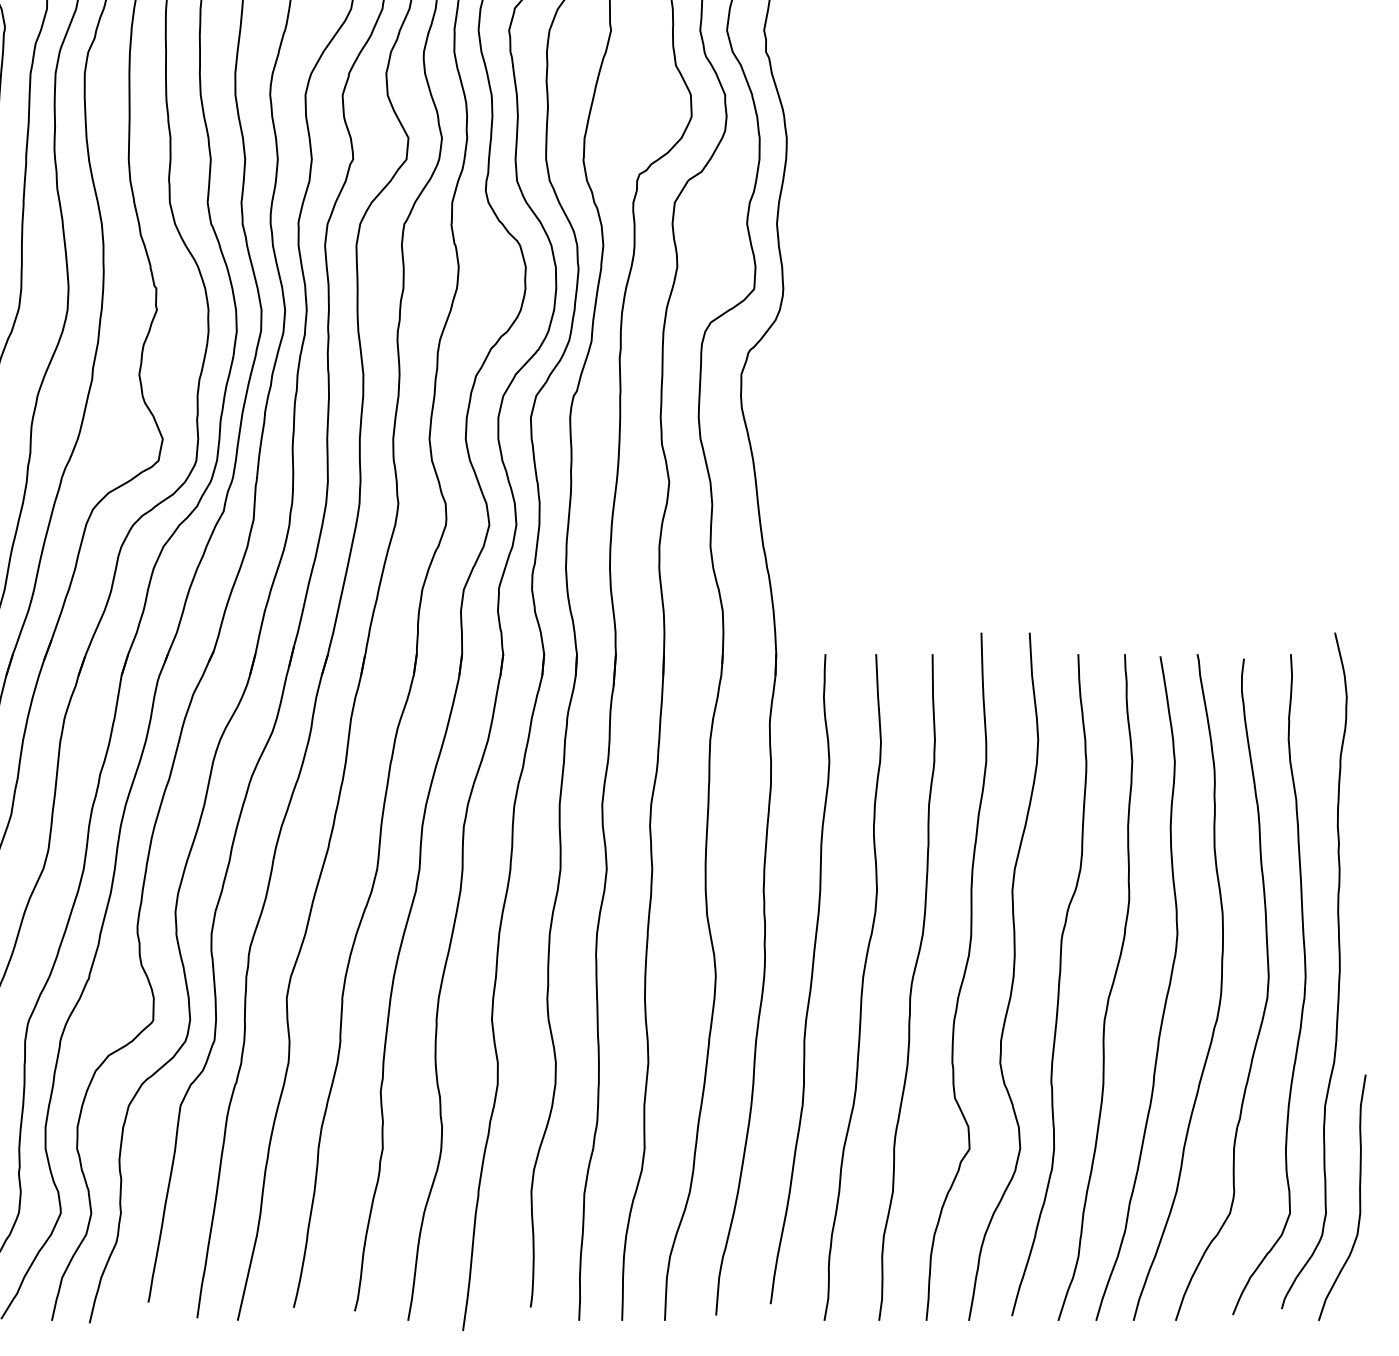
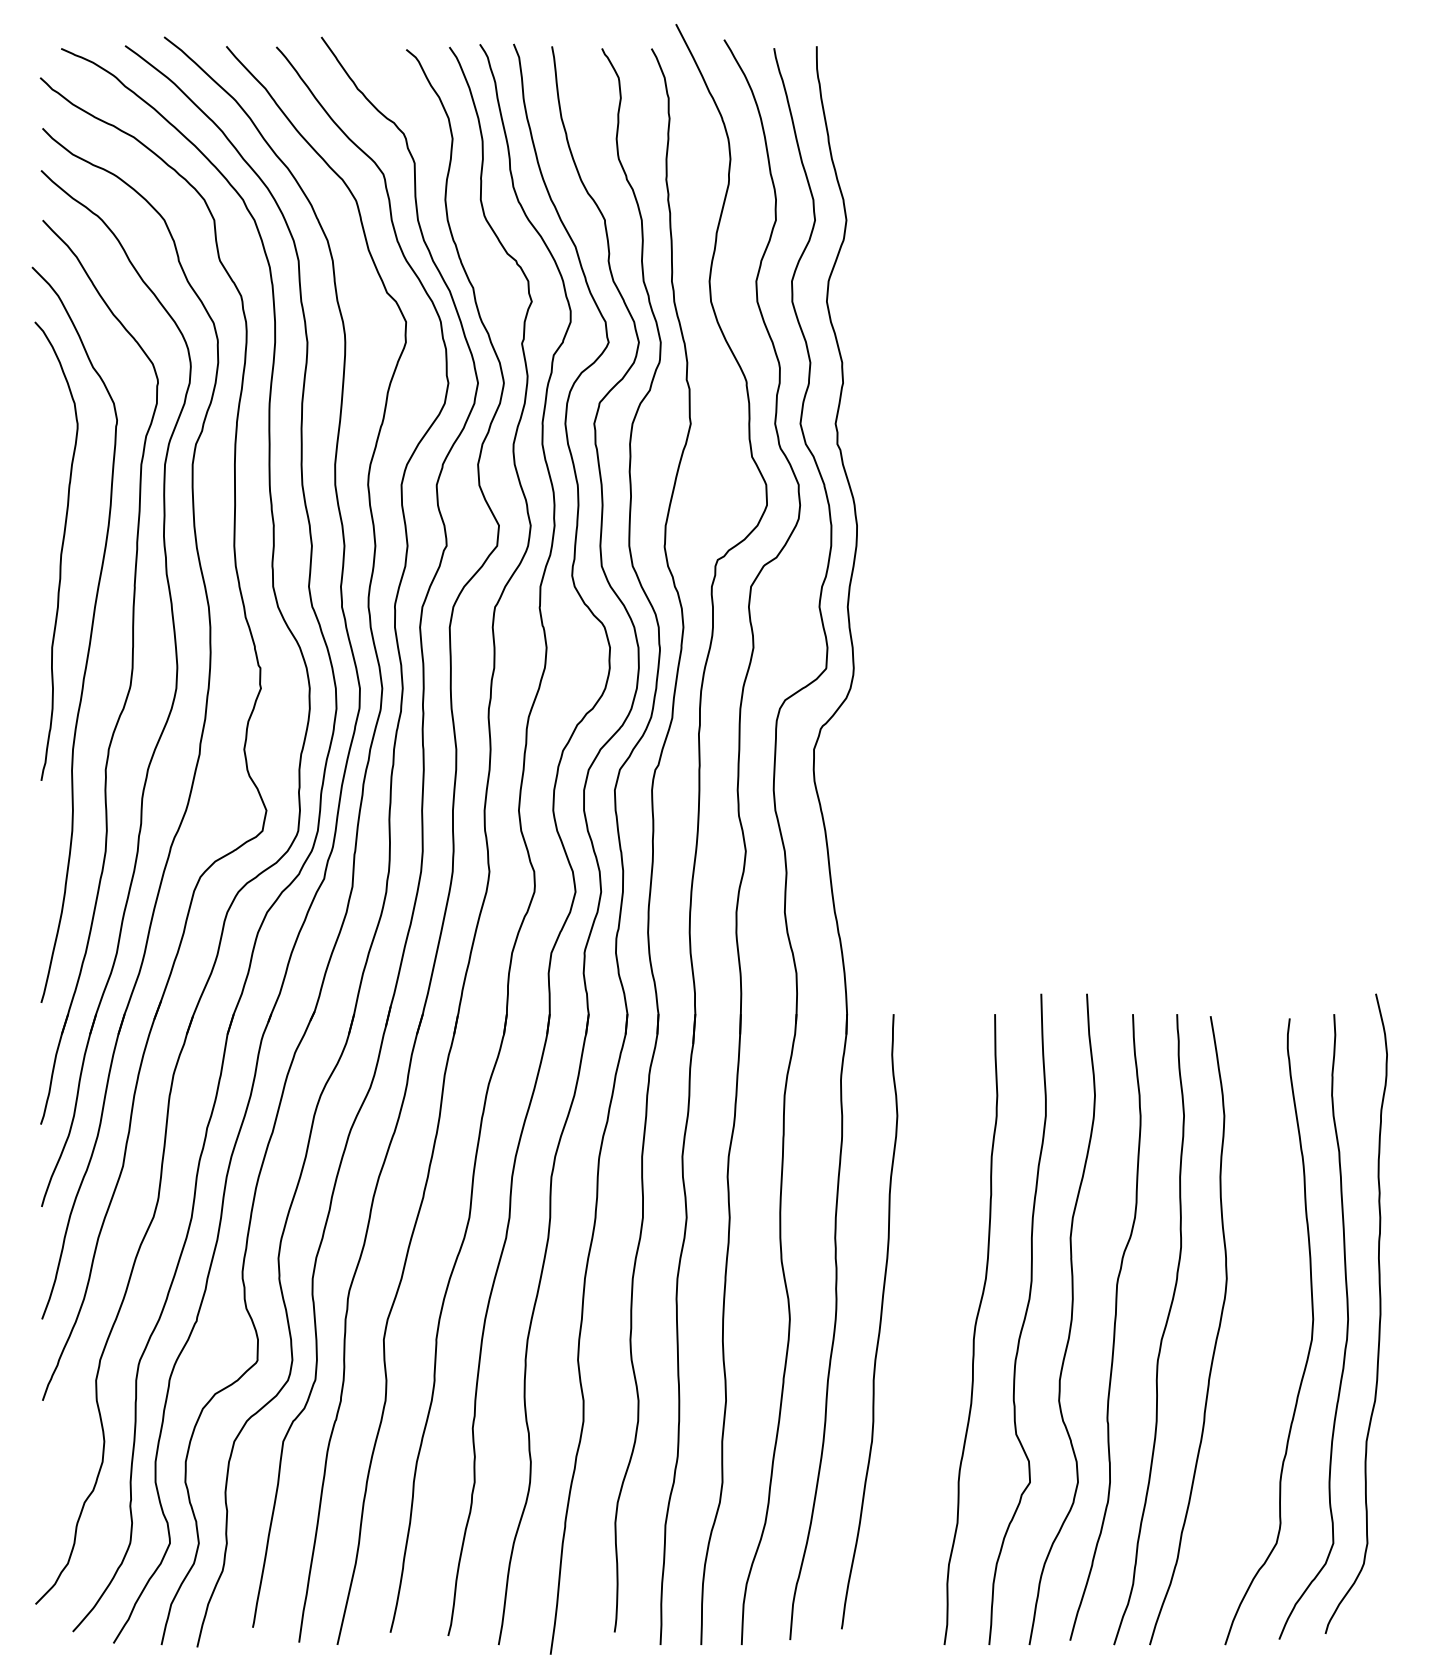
curve: (861, 987) -> (927, 1329), removed
curve: (1220, 987) -> (1267, 1329), removed
curve: (1358, 1197) -> (1398, 1528), removed

